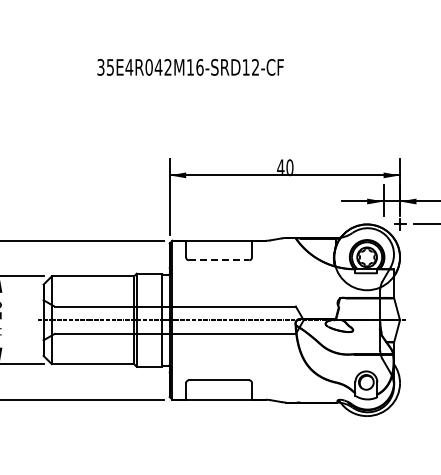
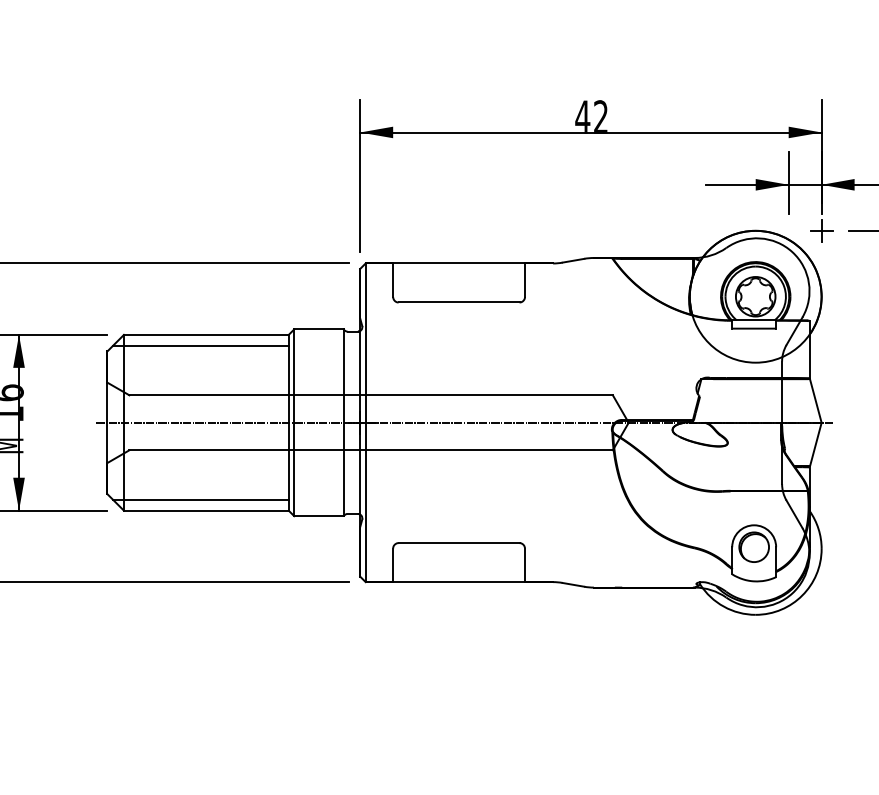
text: (289, 167) -> (600, 116), 40 -> 42
line: (219, 260) -> (459, 303), dashed -> solid
line: (90, 281) -> (201, 345), added
line: (90, 358) -> (201, 499), added

